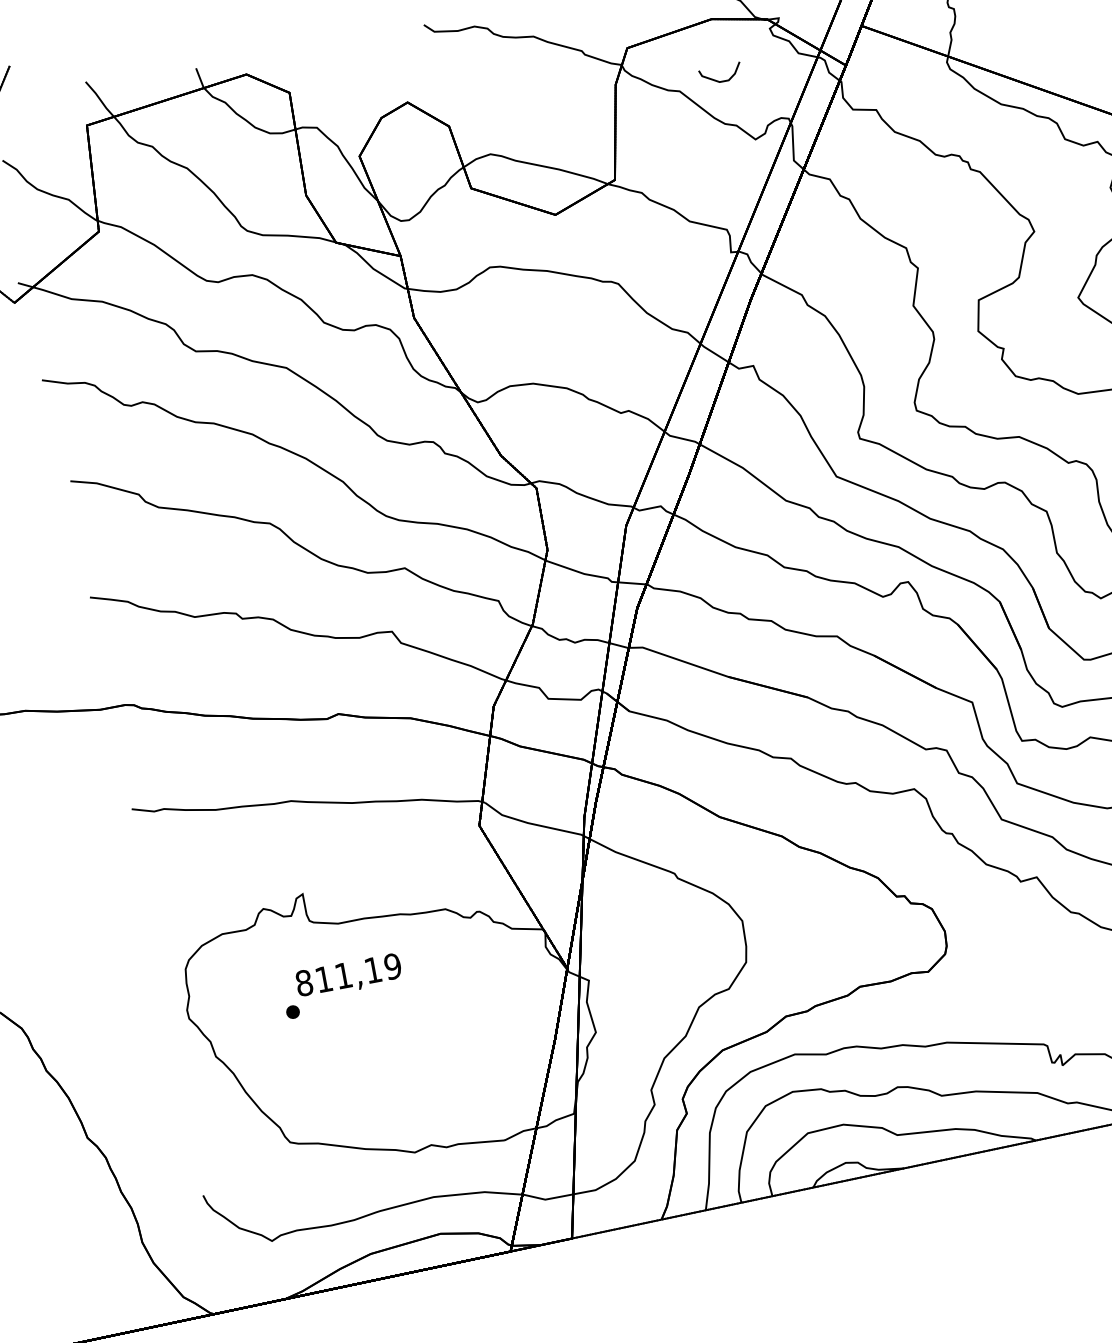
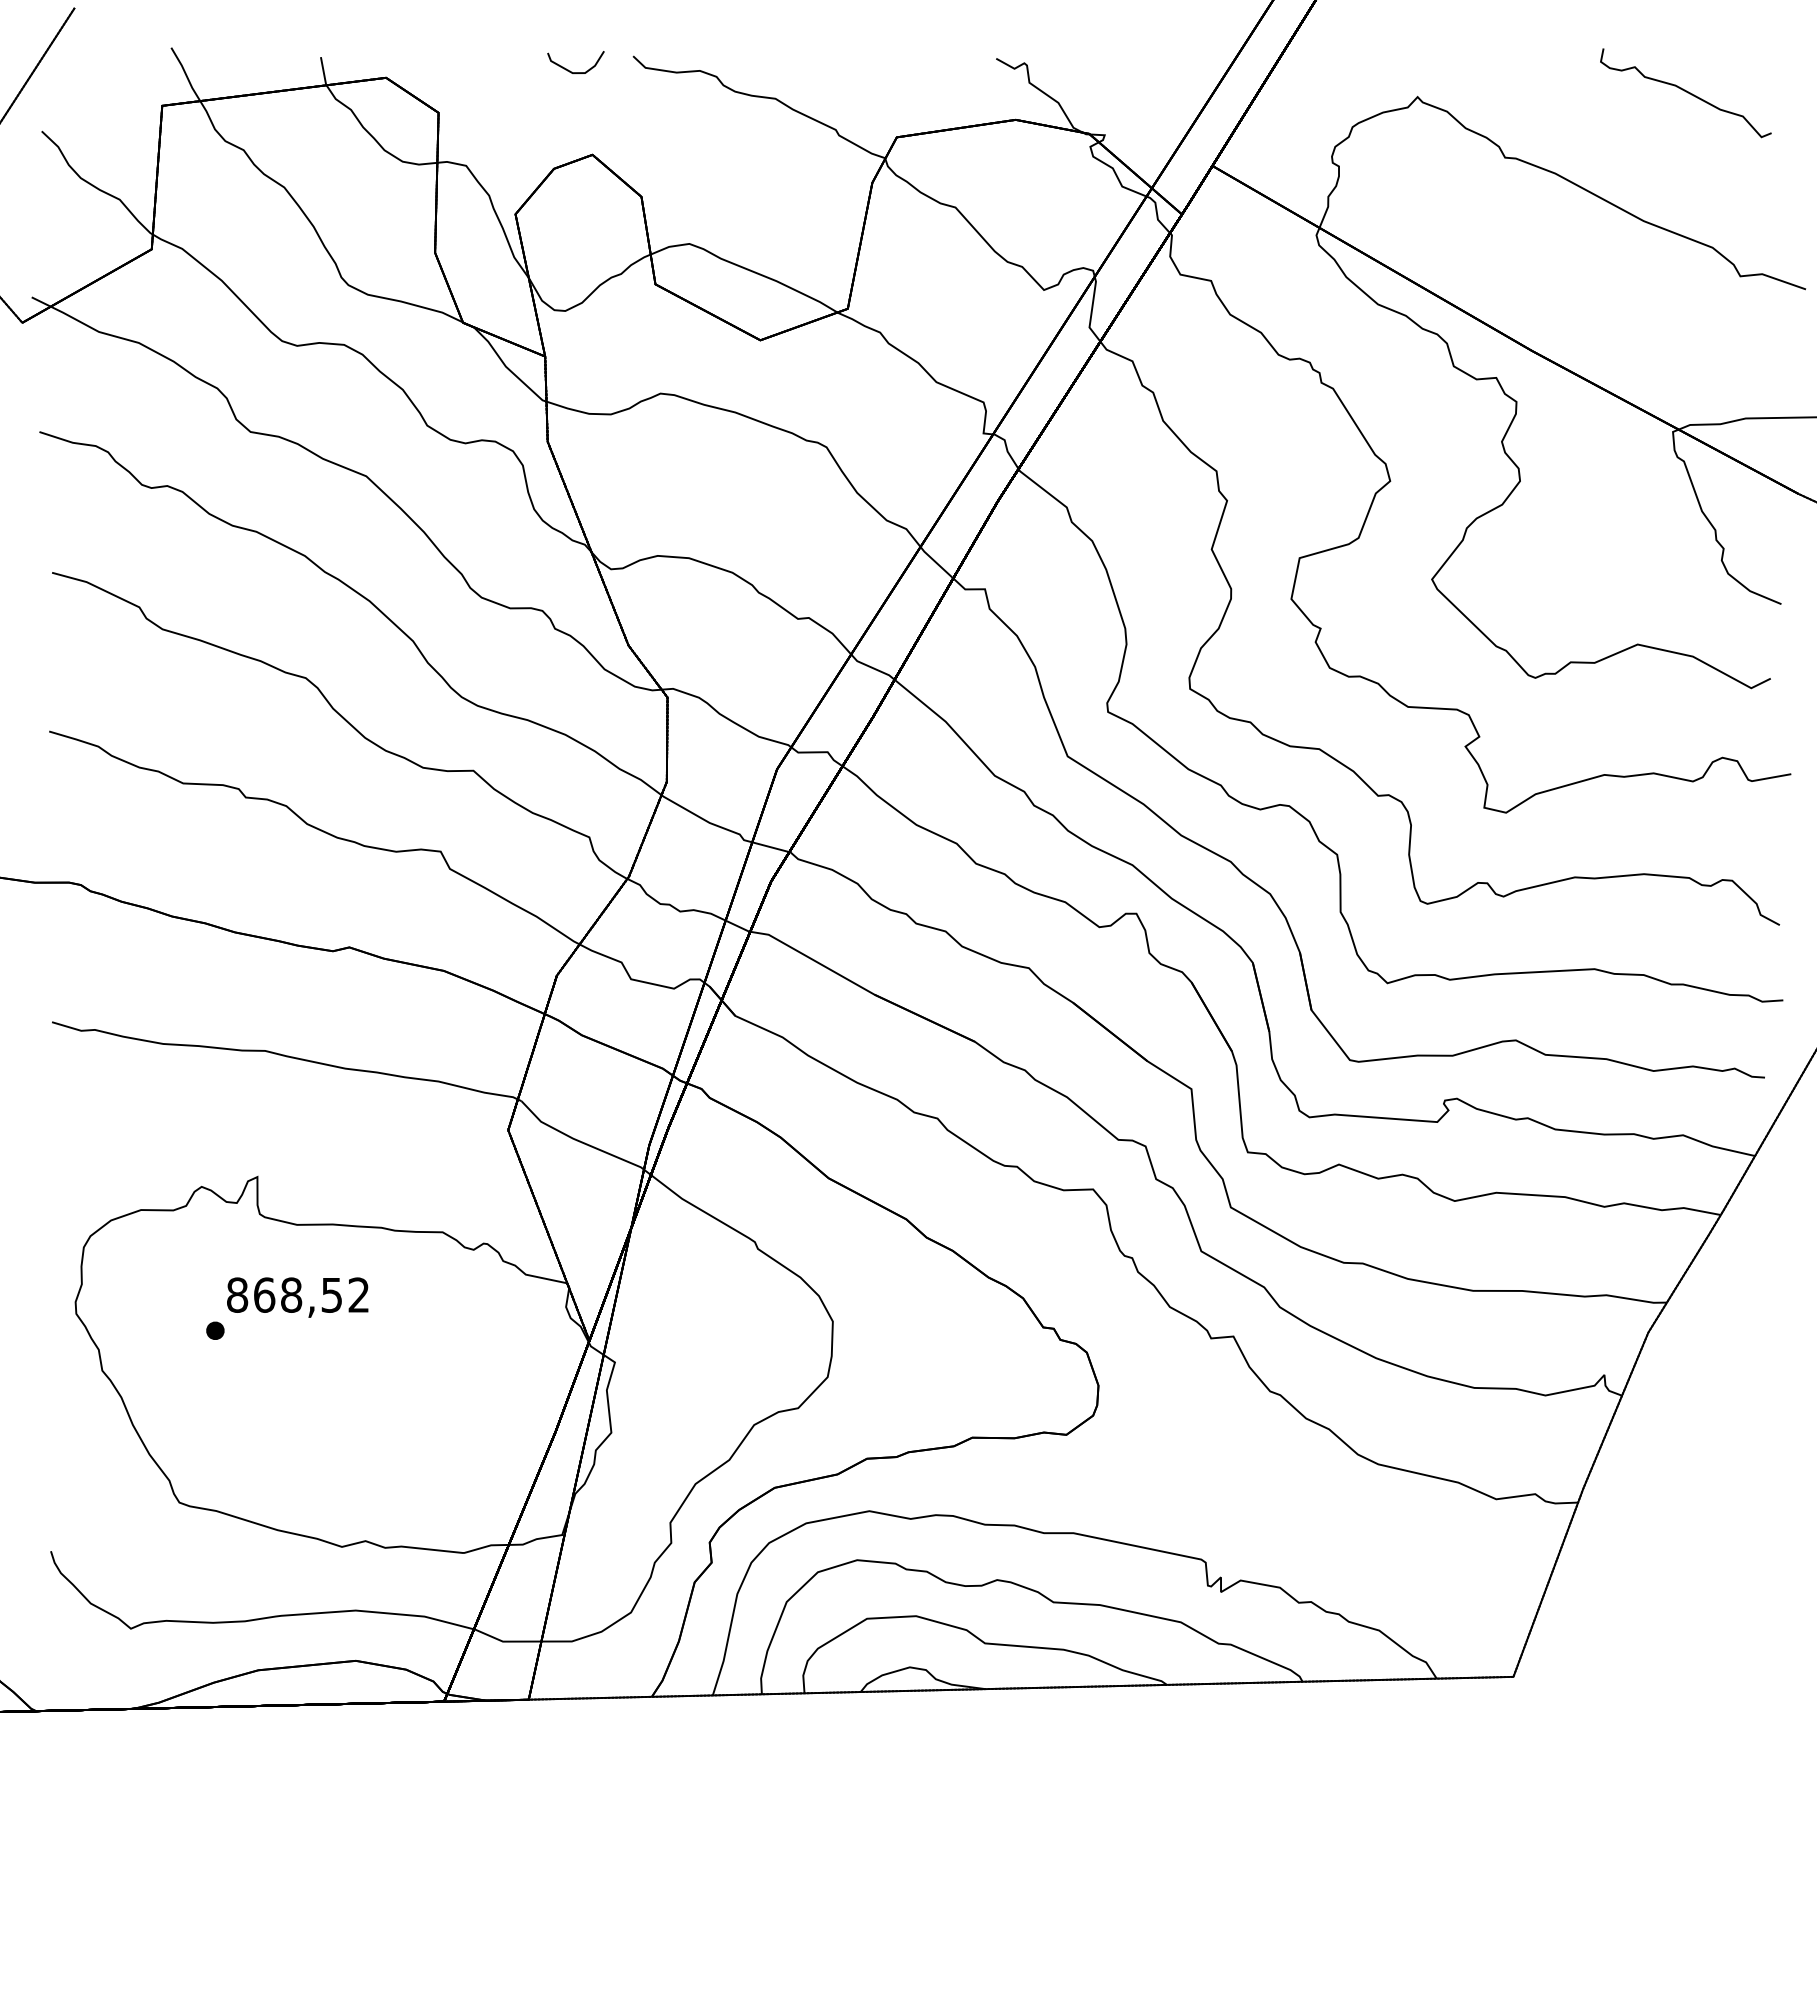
curve: (717, 80) -> (570, 70), moved
text: (358, 972) -> (311, 1294), 811,19 -> 868,52

